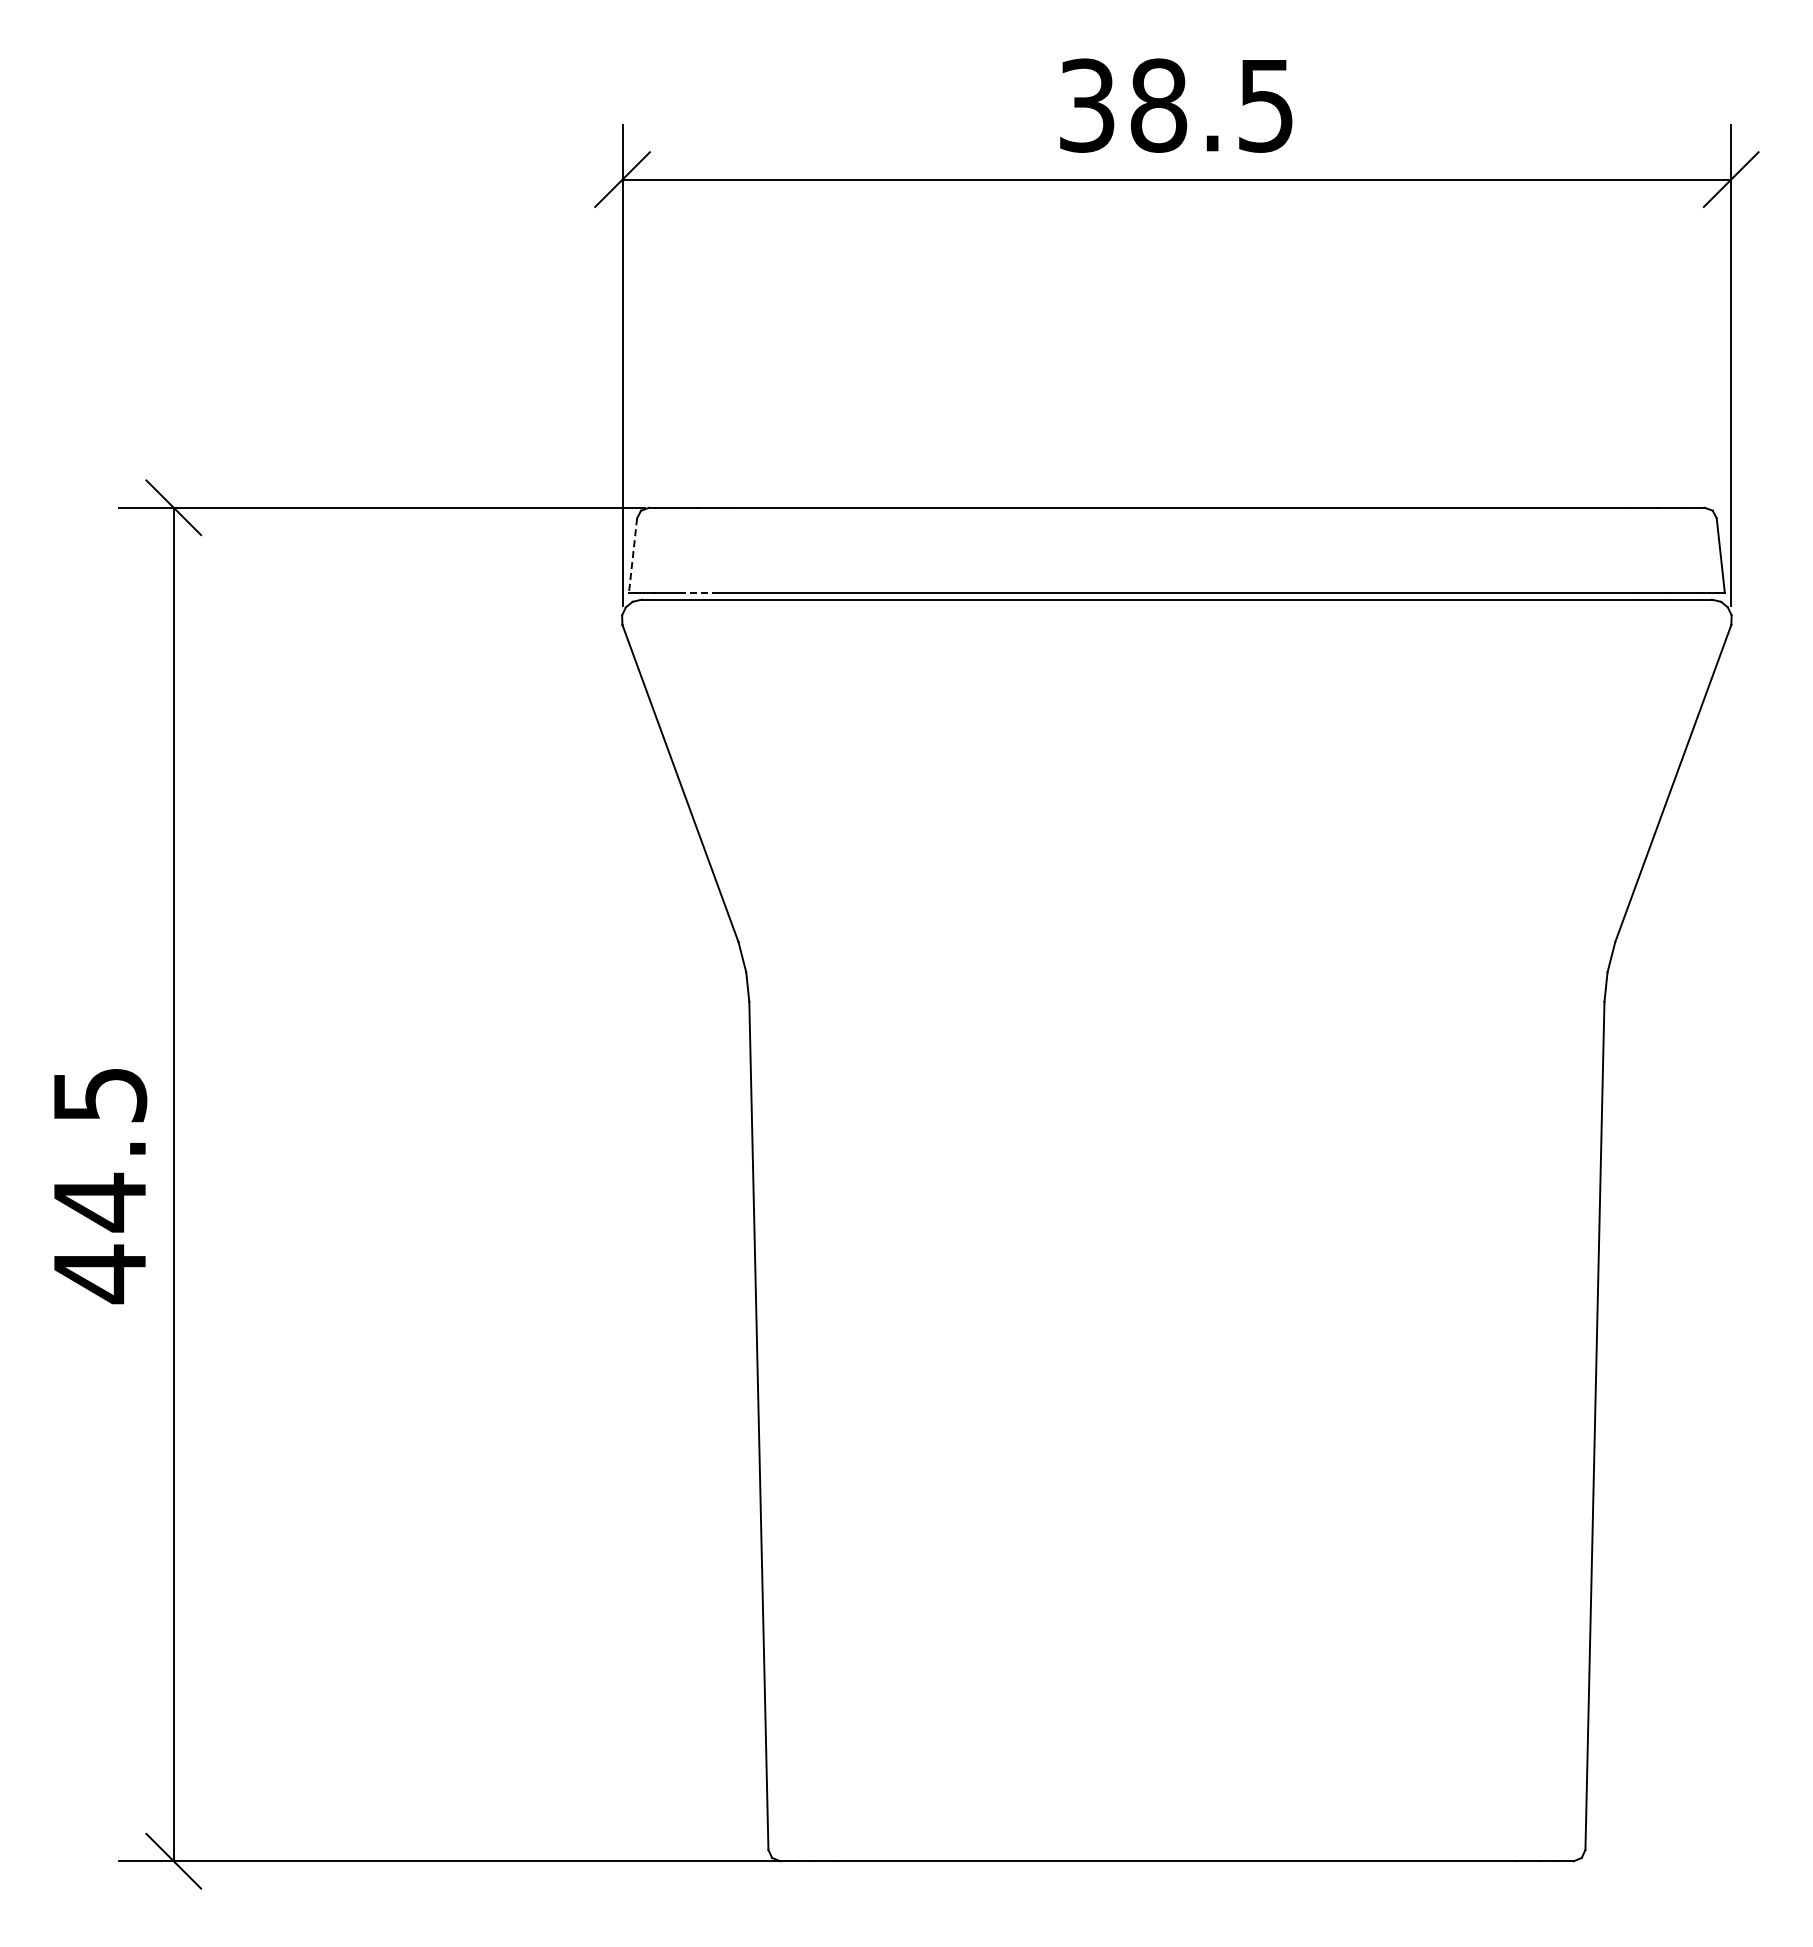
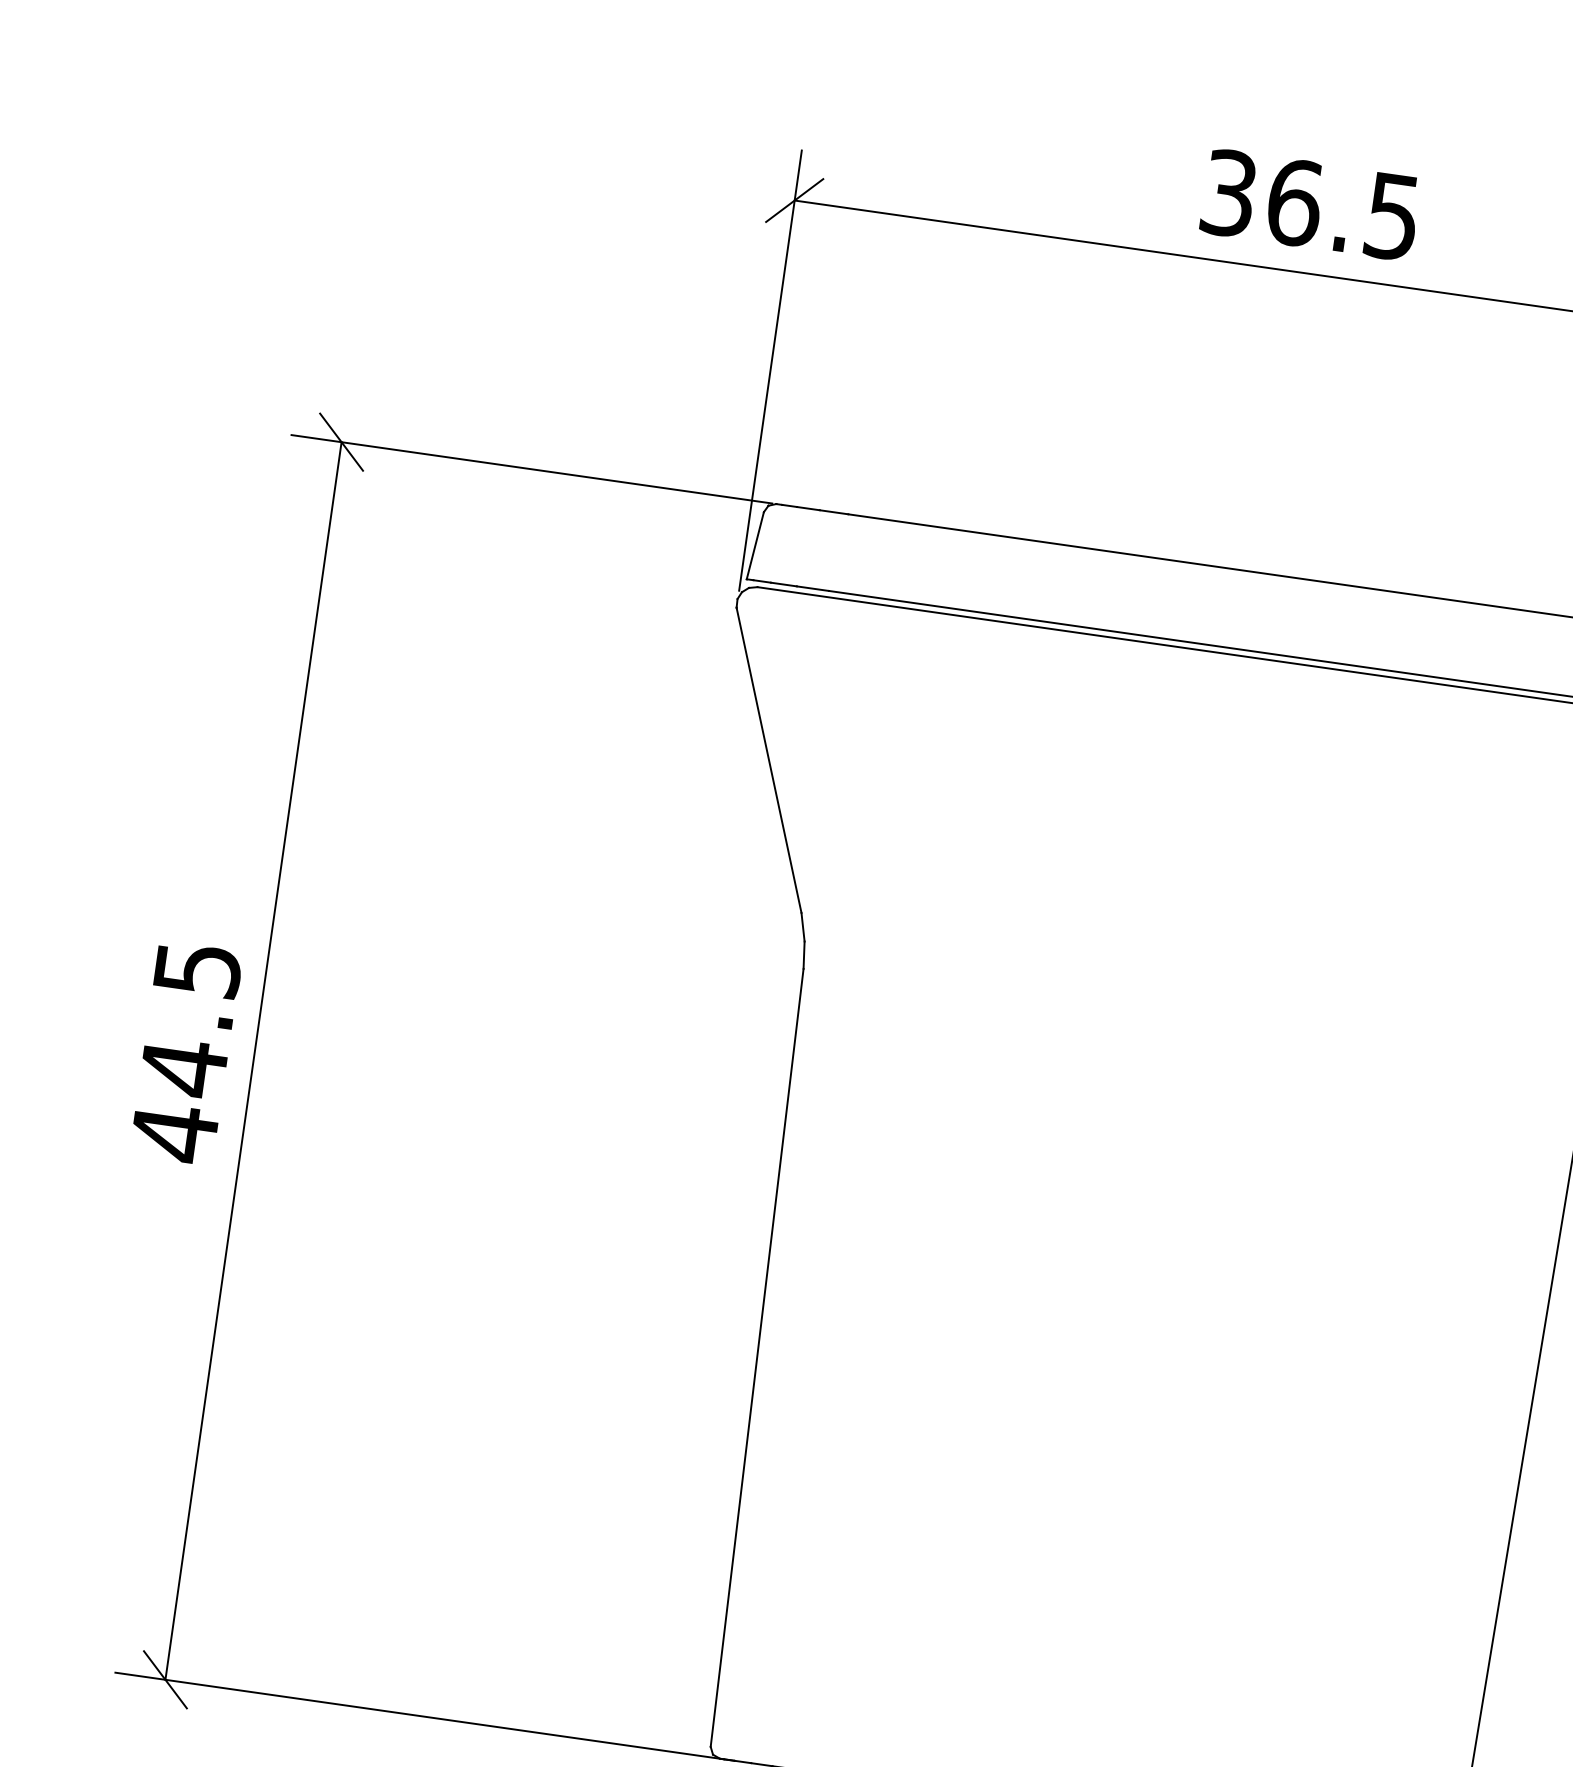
text: (1158, 105) -> (1294, 202), 38.5 -> 36.5
line: (632, 556) -> (754, 546), dashed -> solid
line: (701, 592) -> (813, 588), dashed -> solid

